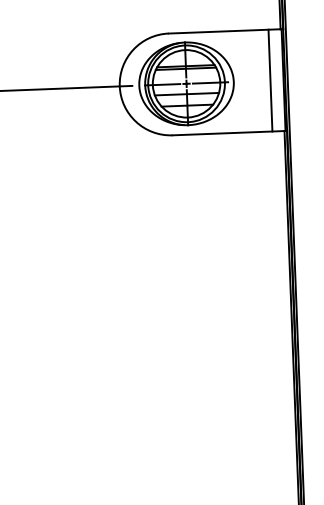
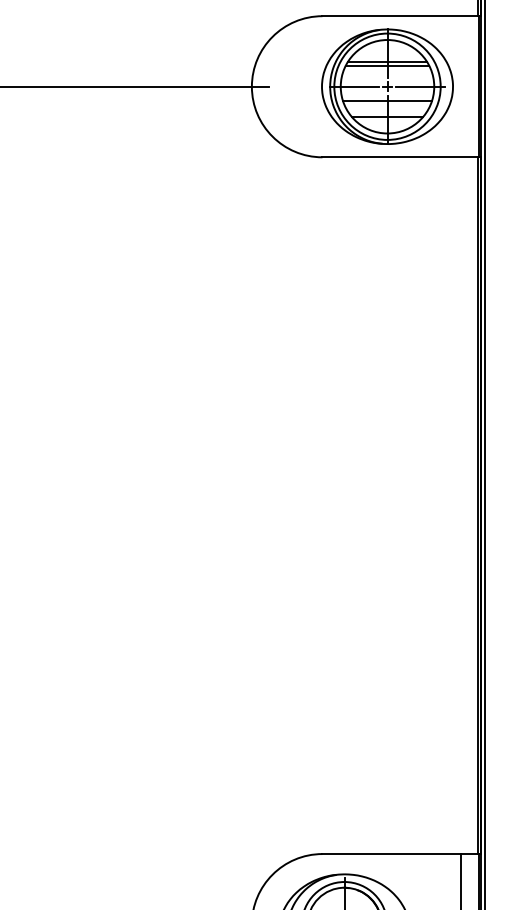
line: (270, 80) -> (460, 86), removed
part: (186, 83) -> (387, 86), moved

